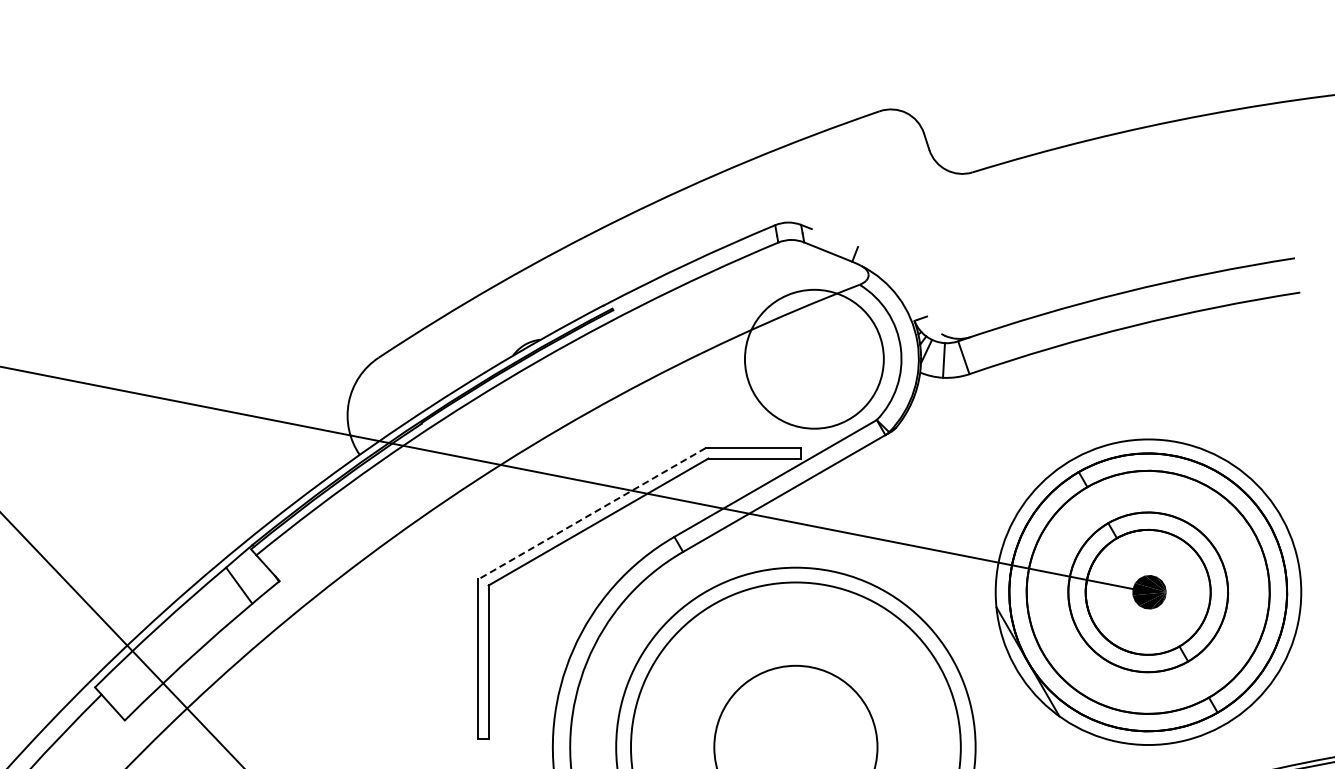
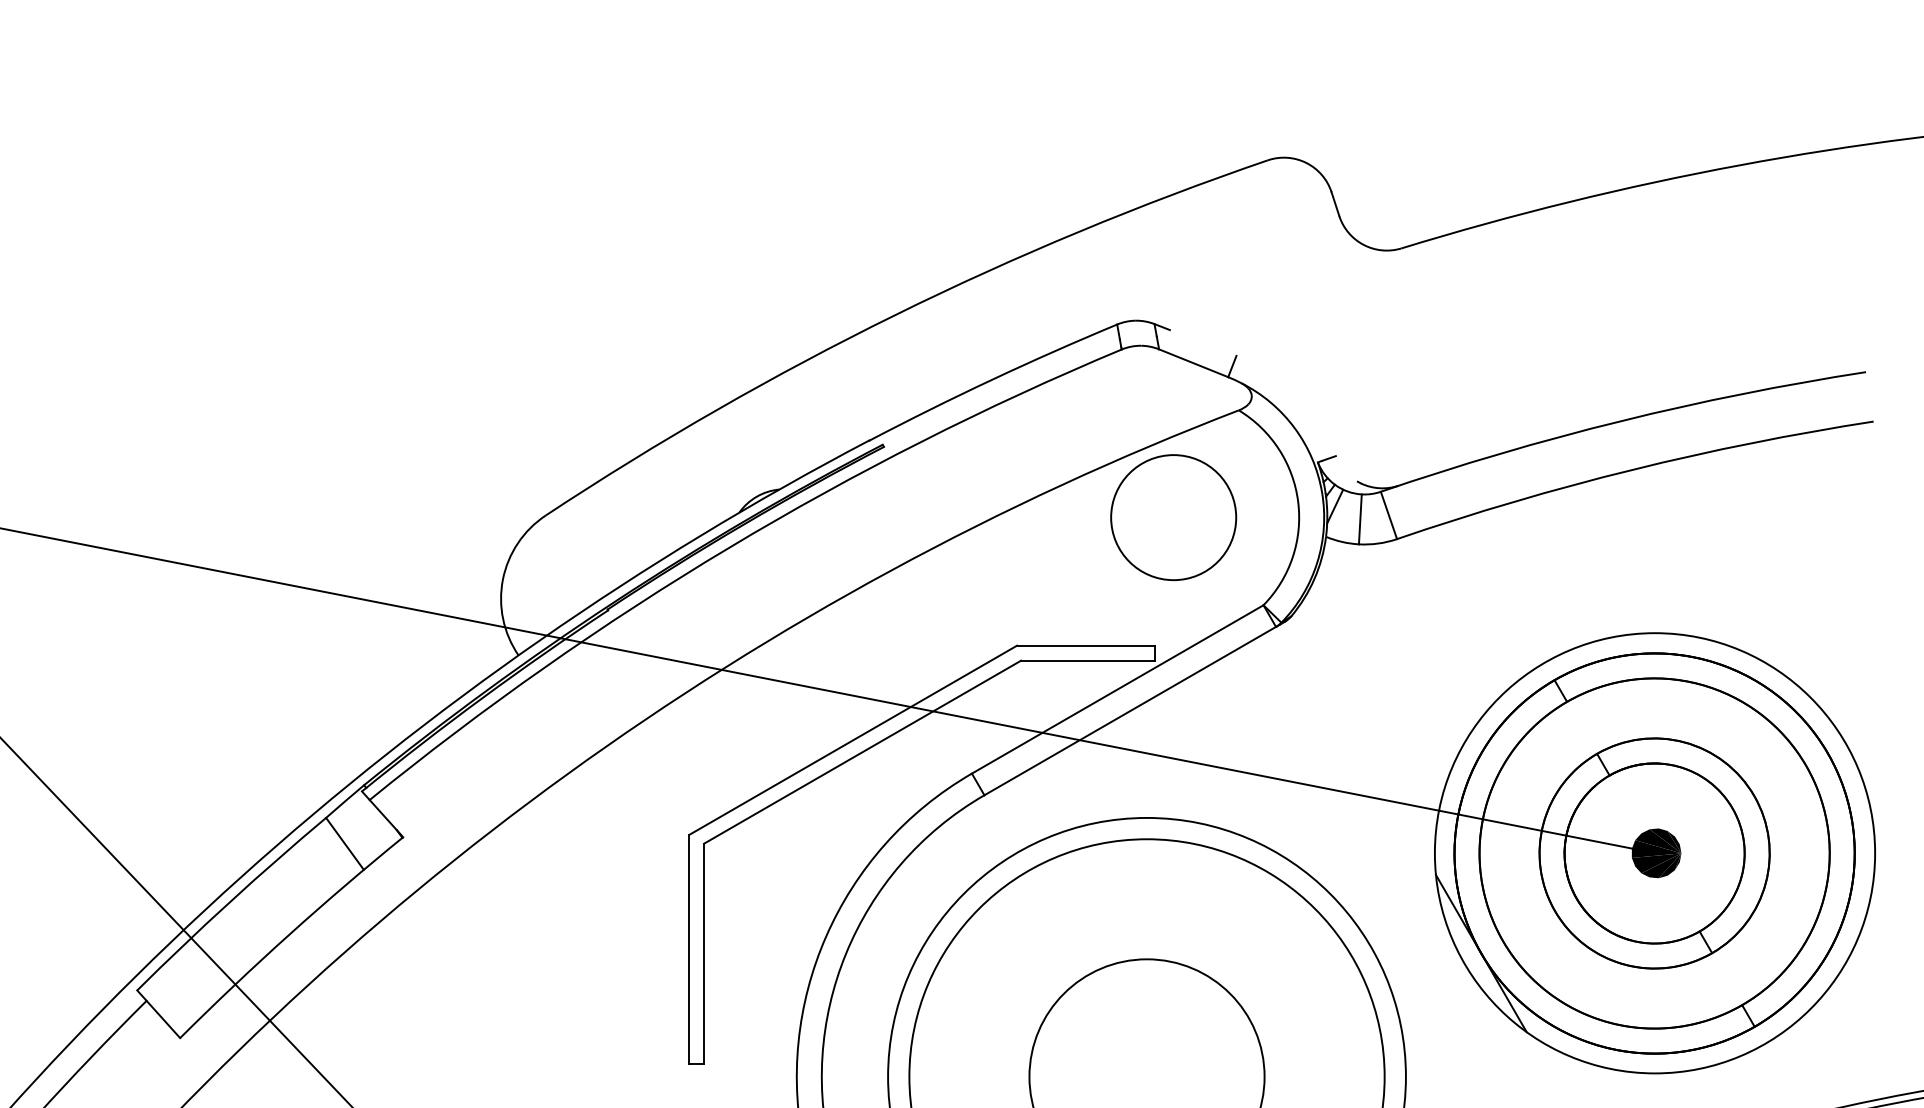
circle: (814, 358) -> (1173, 516), size x0.62
line: (591, 514) -> (852, 741), dashed -> solid

